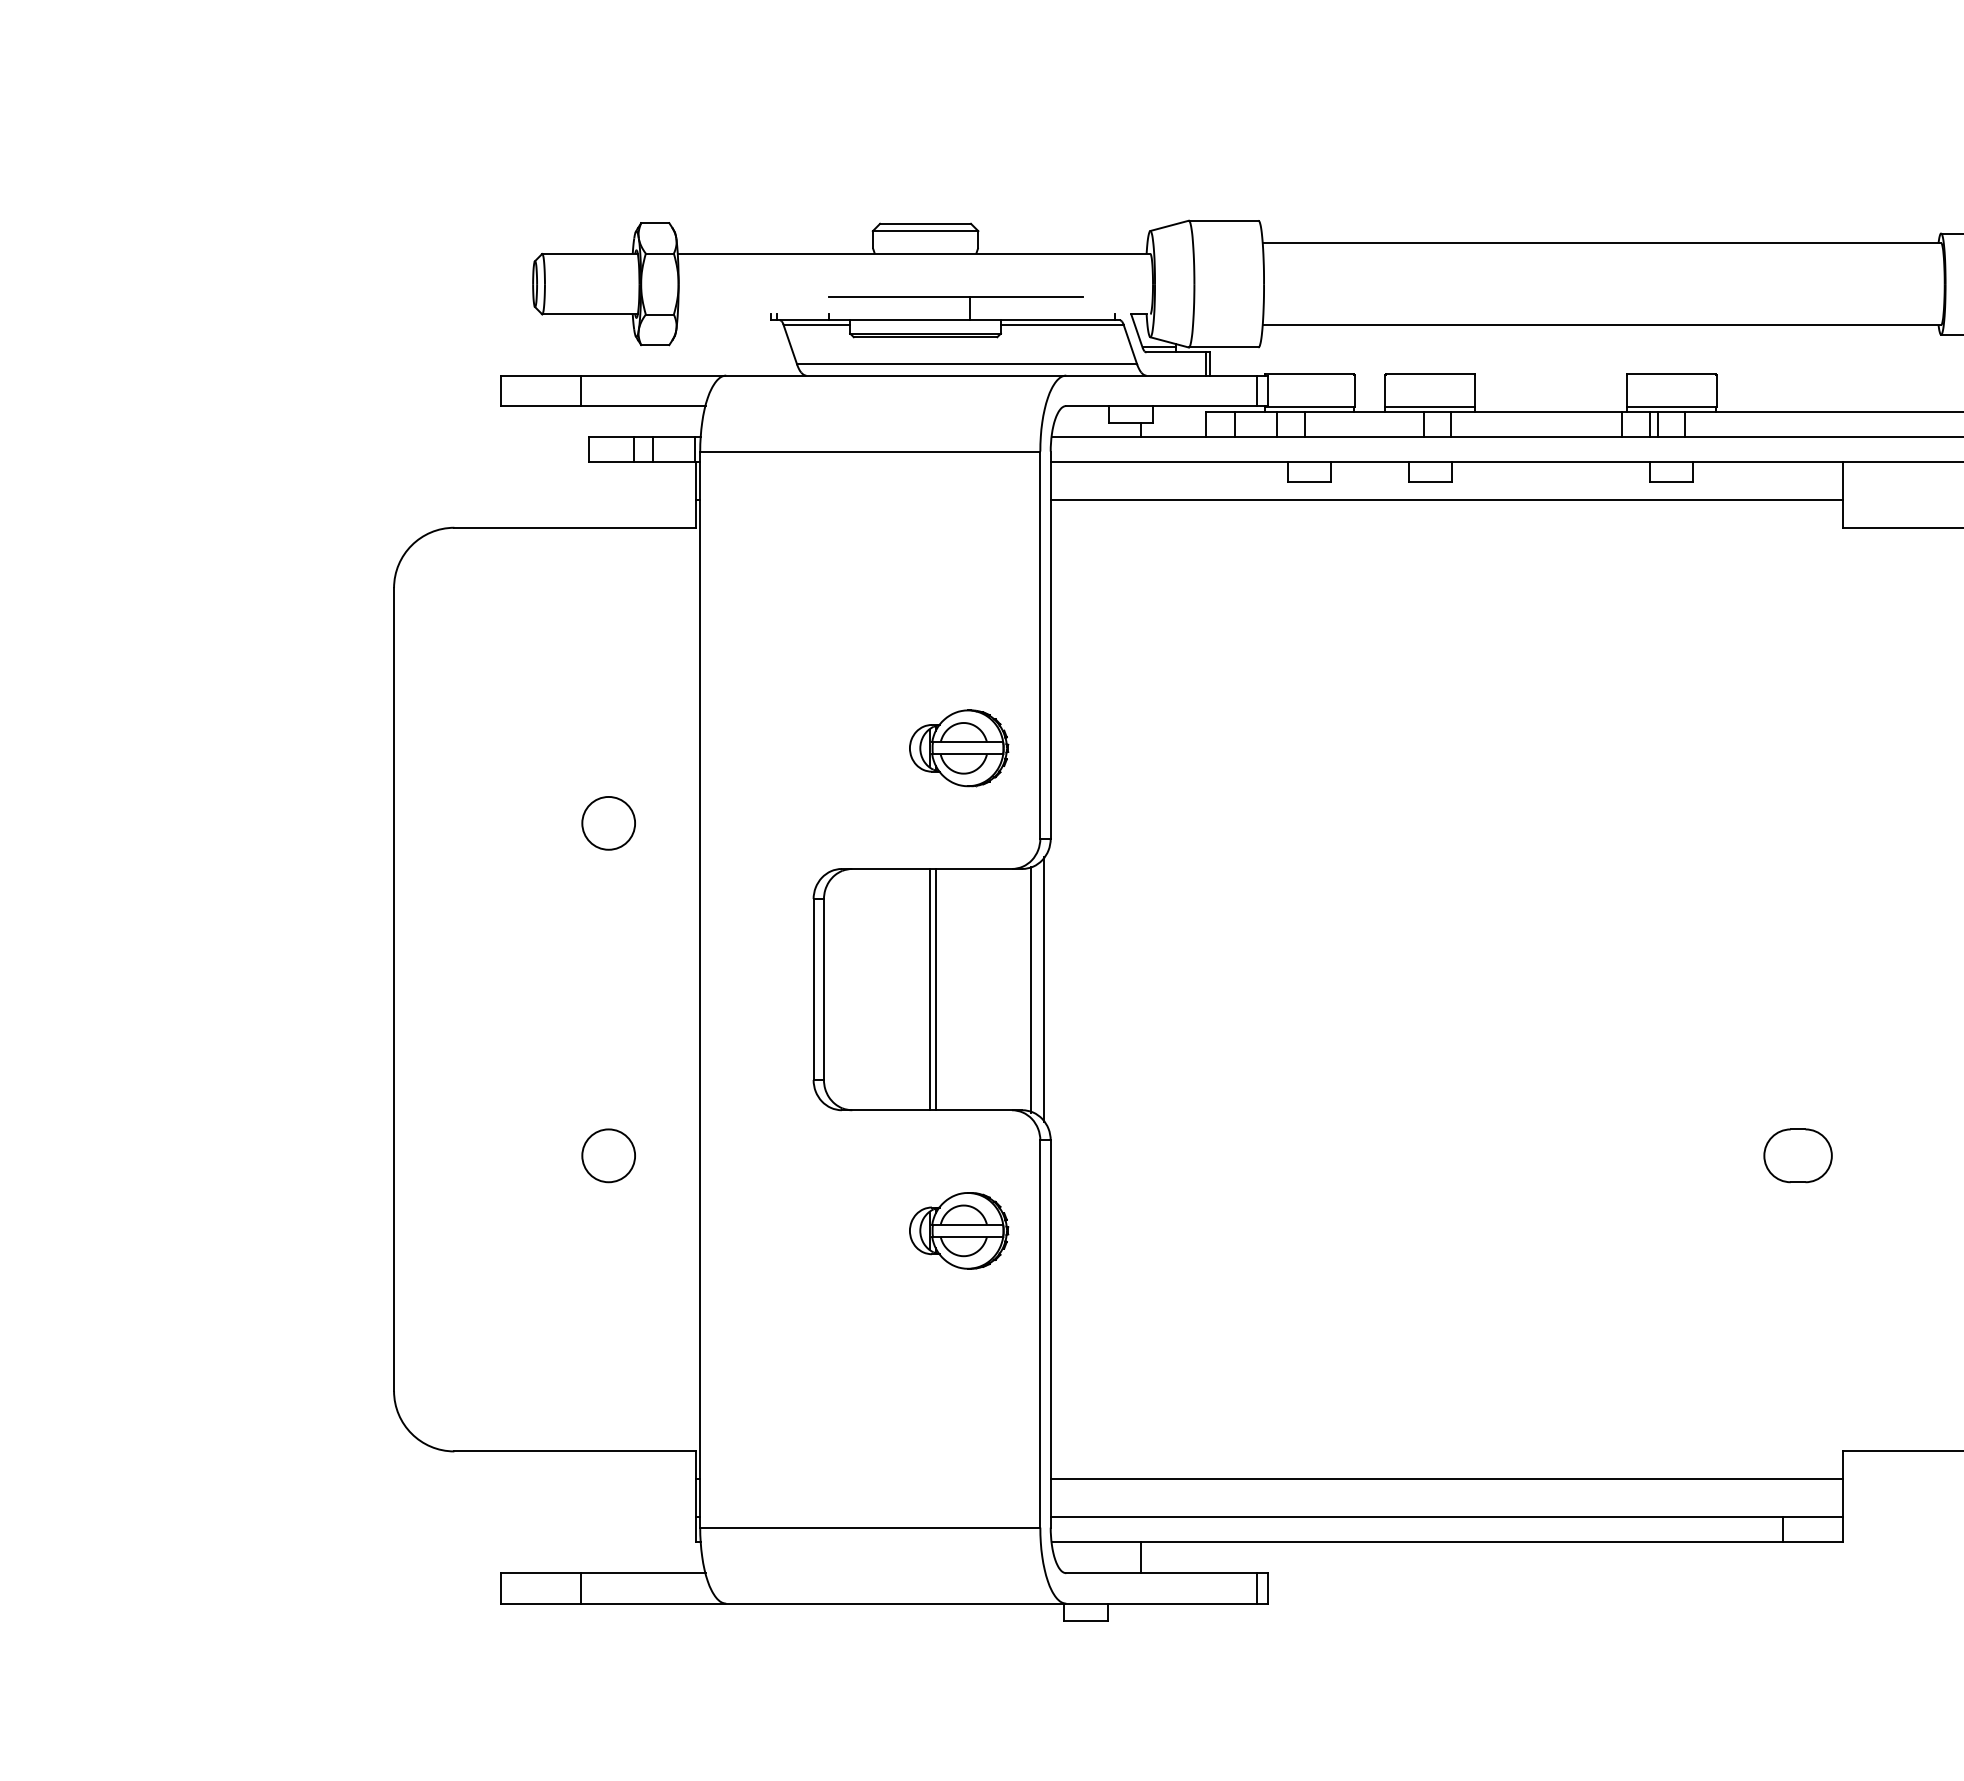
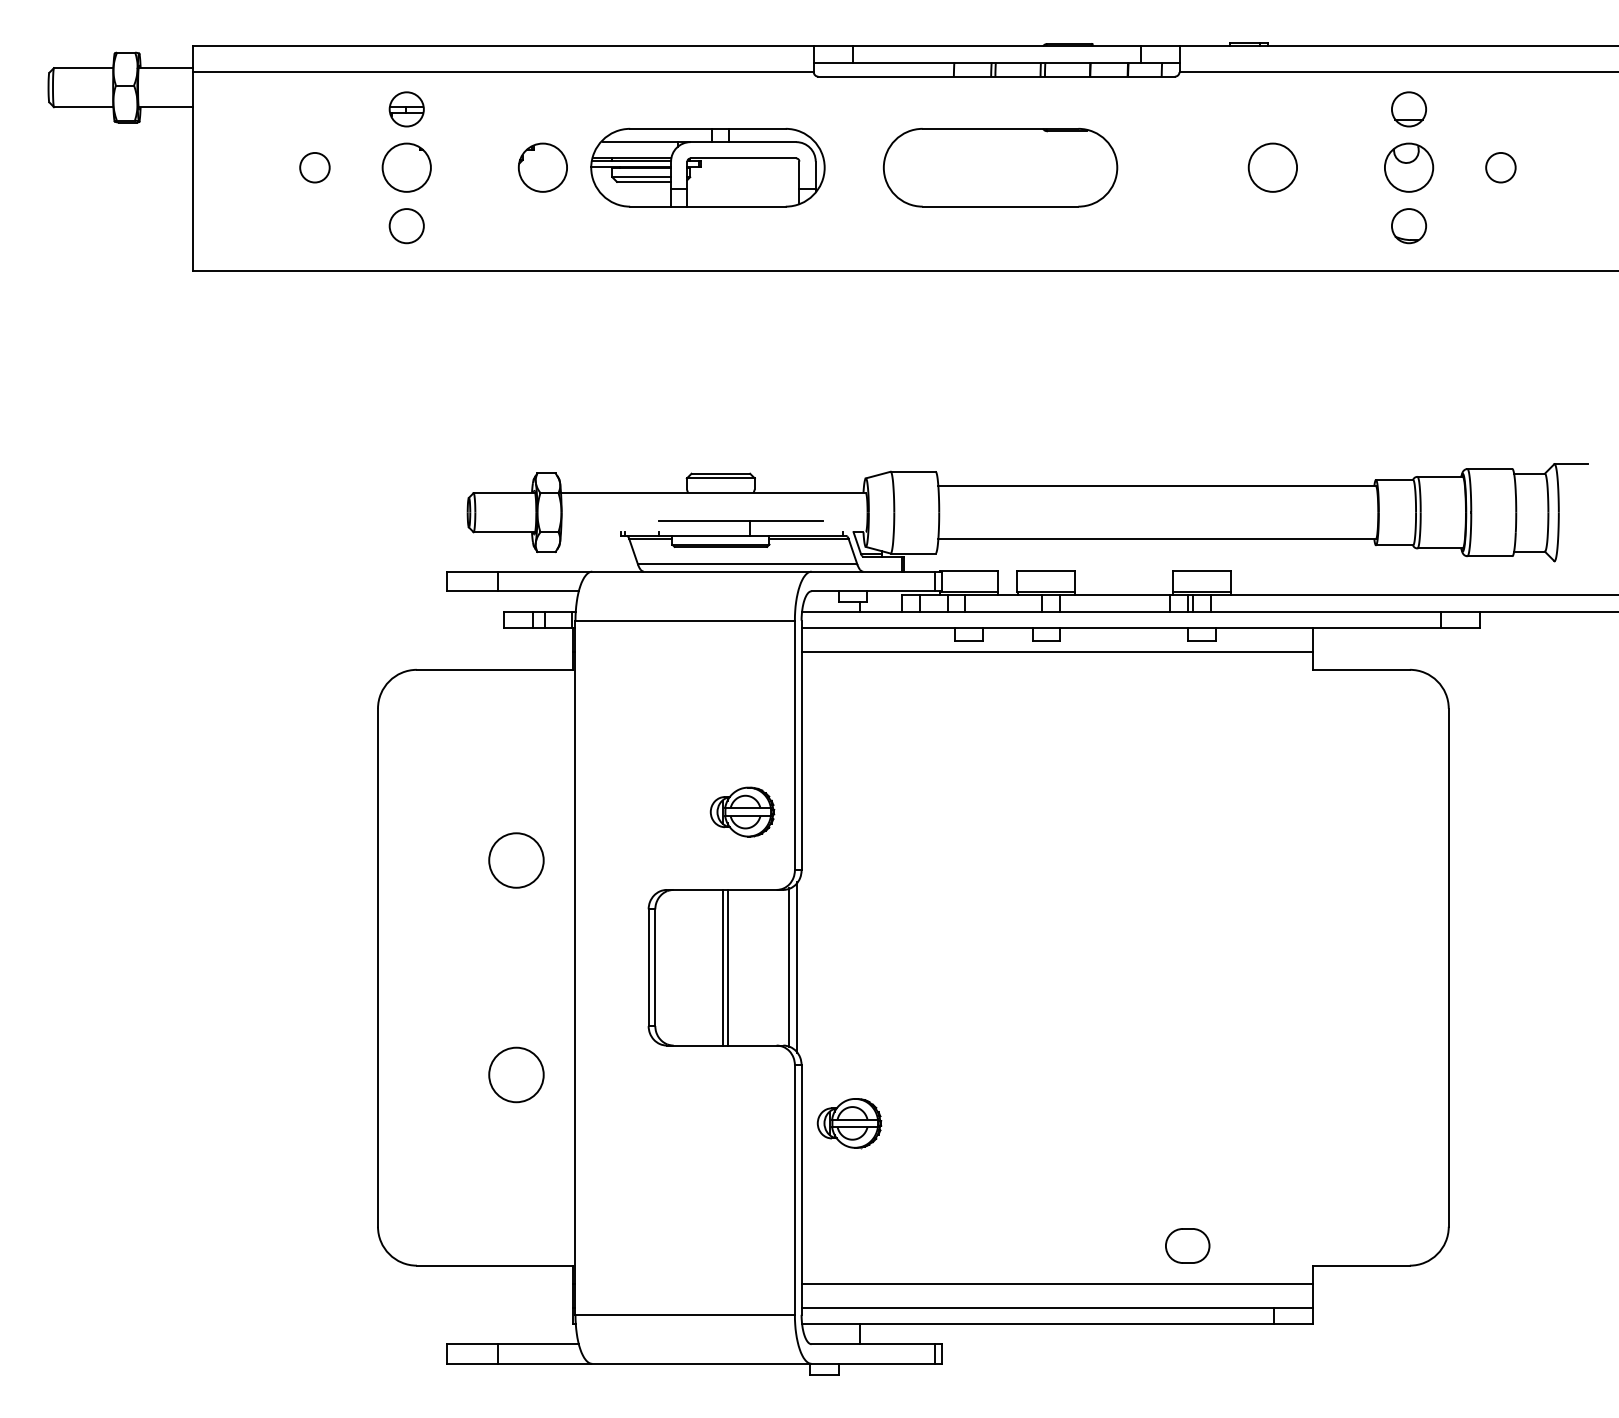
circle: (608, 823) -> (516, 860), size x1.6
circle: (608, 1155) -> (516, 1074), size x1.6
part: (1797, 1155) -> (1187, 1245), moved
part: (959, 1231) -> (849, 1123), moved

